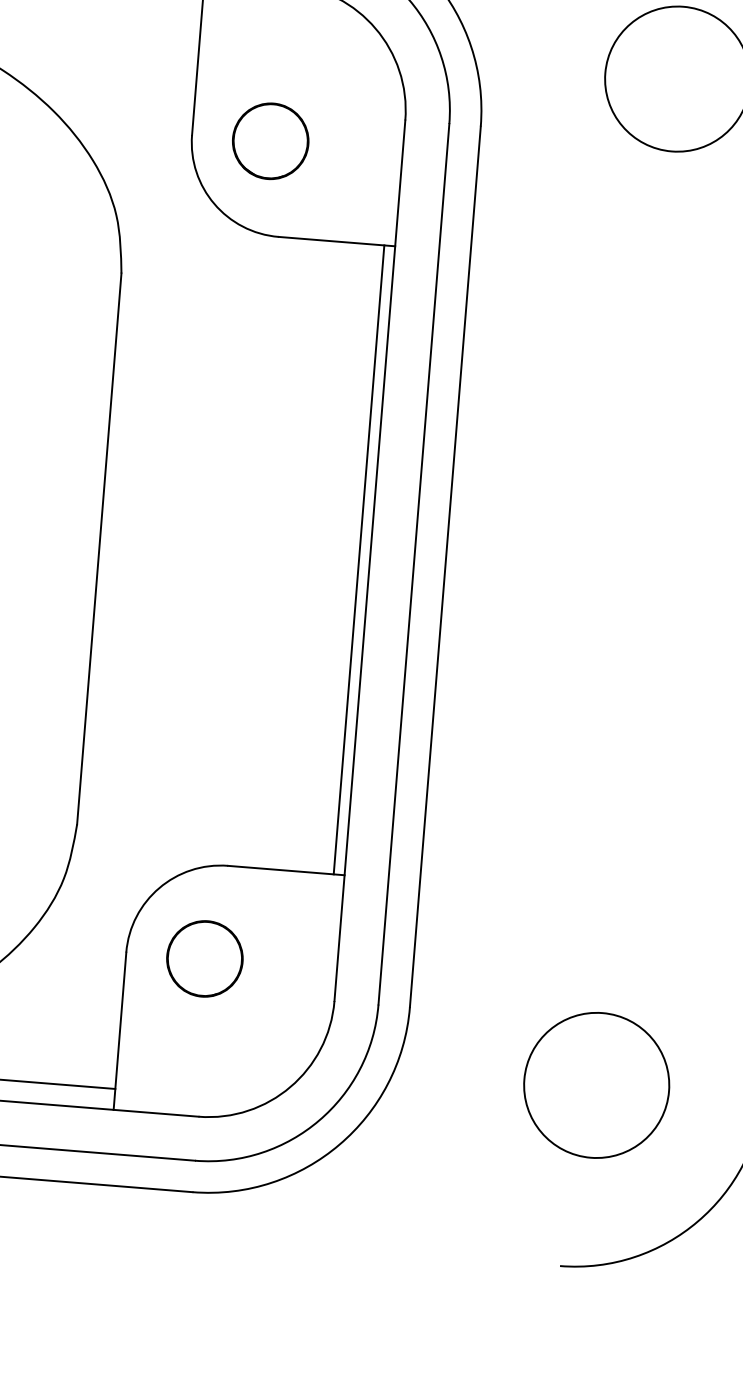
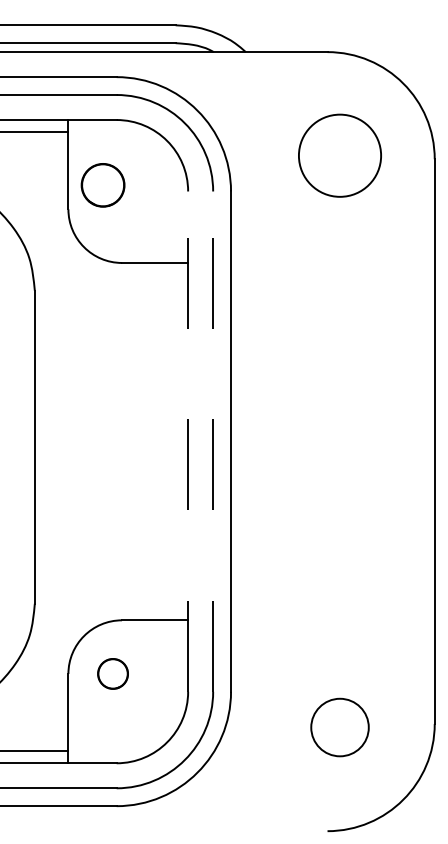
part: (269, 141) -> (102, 185), moved
line: (358, 559) -> (181, 441), removed
line: (370, 560) -> (188, 441), solid -> dashed
line: (414, 564) -> (213, 441), solid -> dashed
part: (203, 958) -> (112, 673), size x0.7
circle: (595, 1085) -> (339, 727), size x0.7

